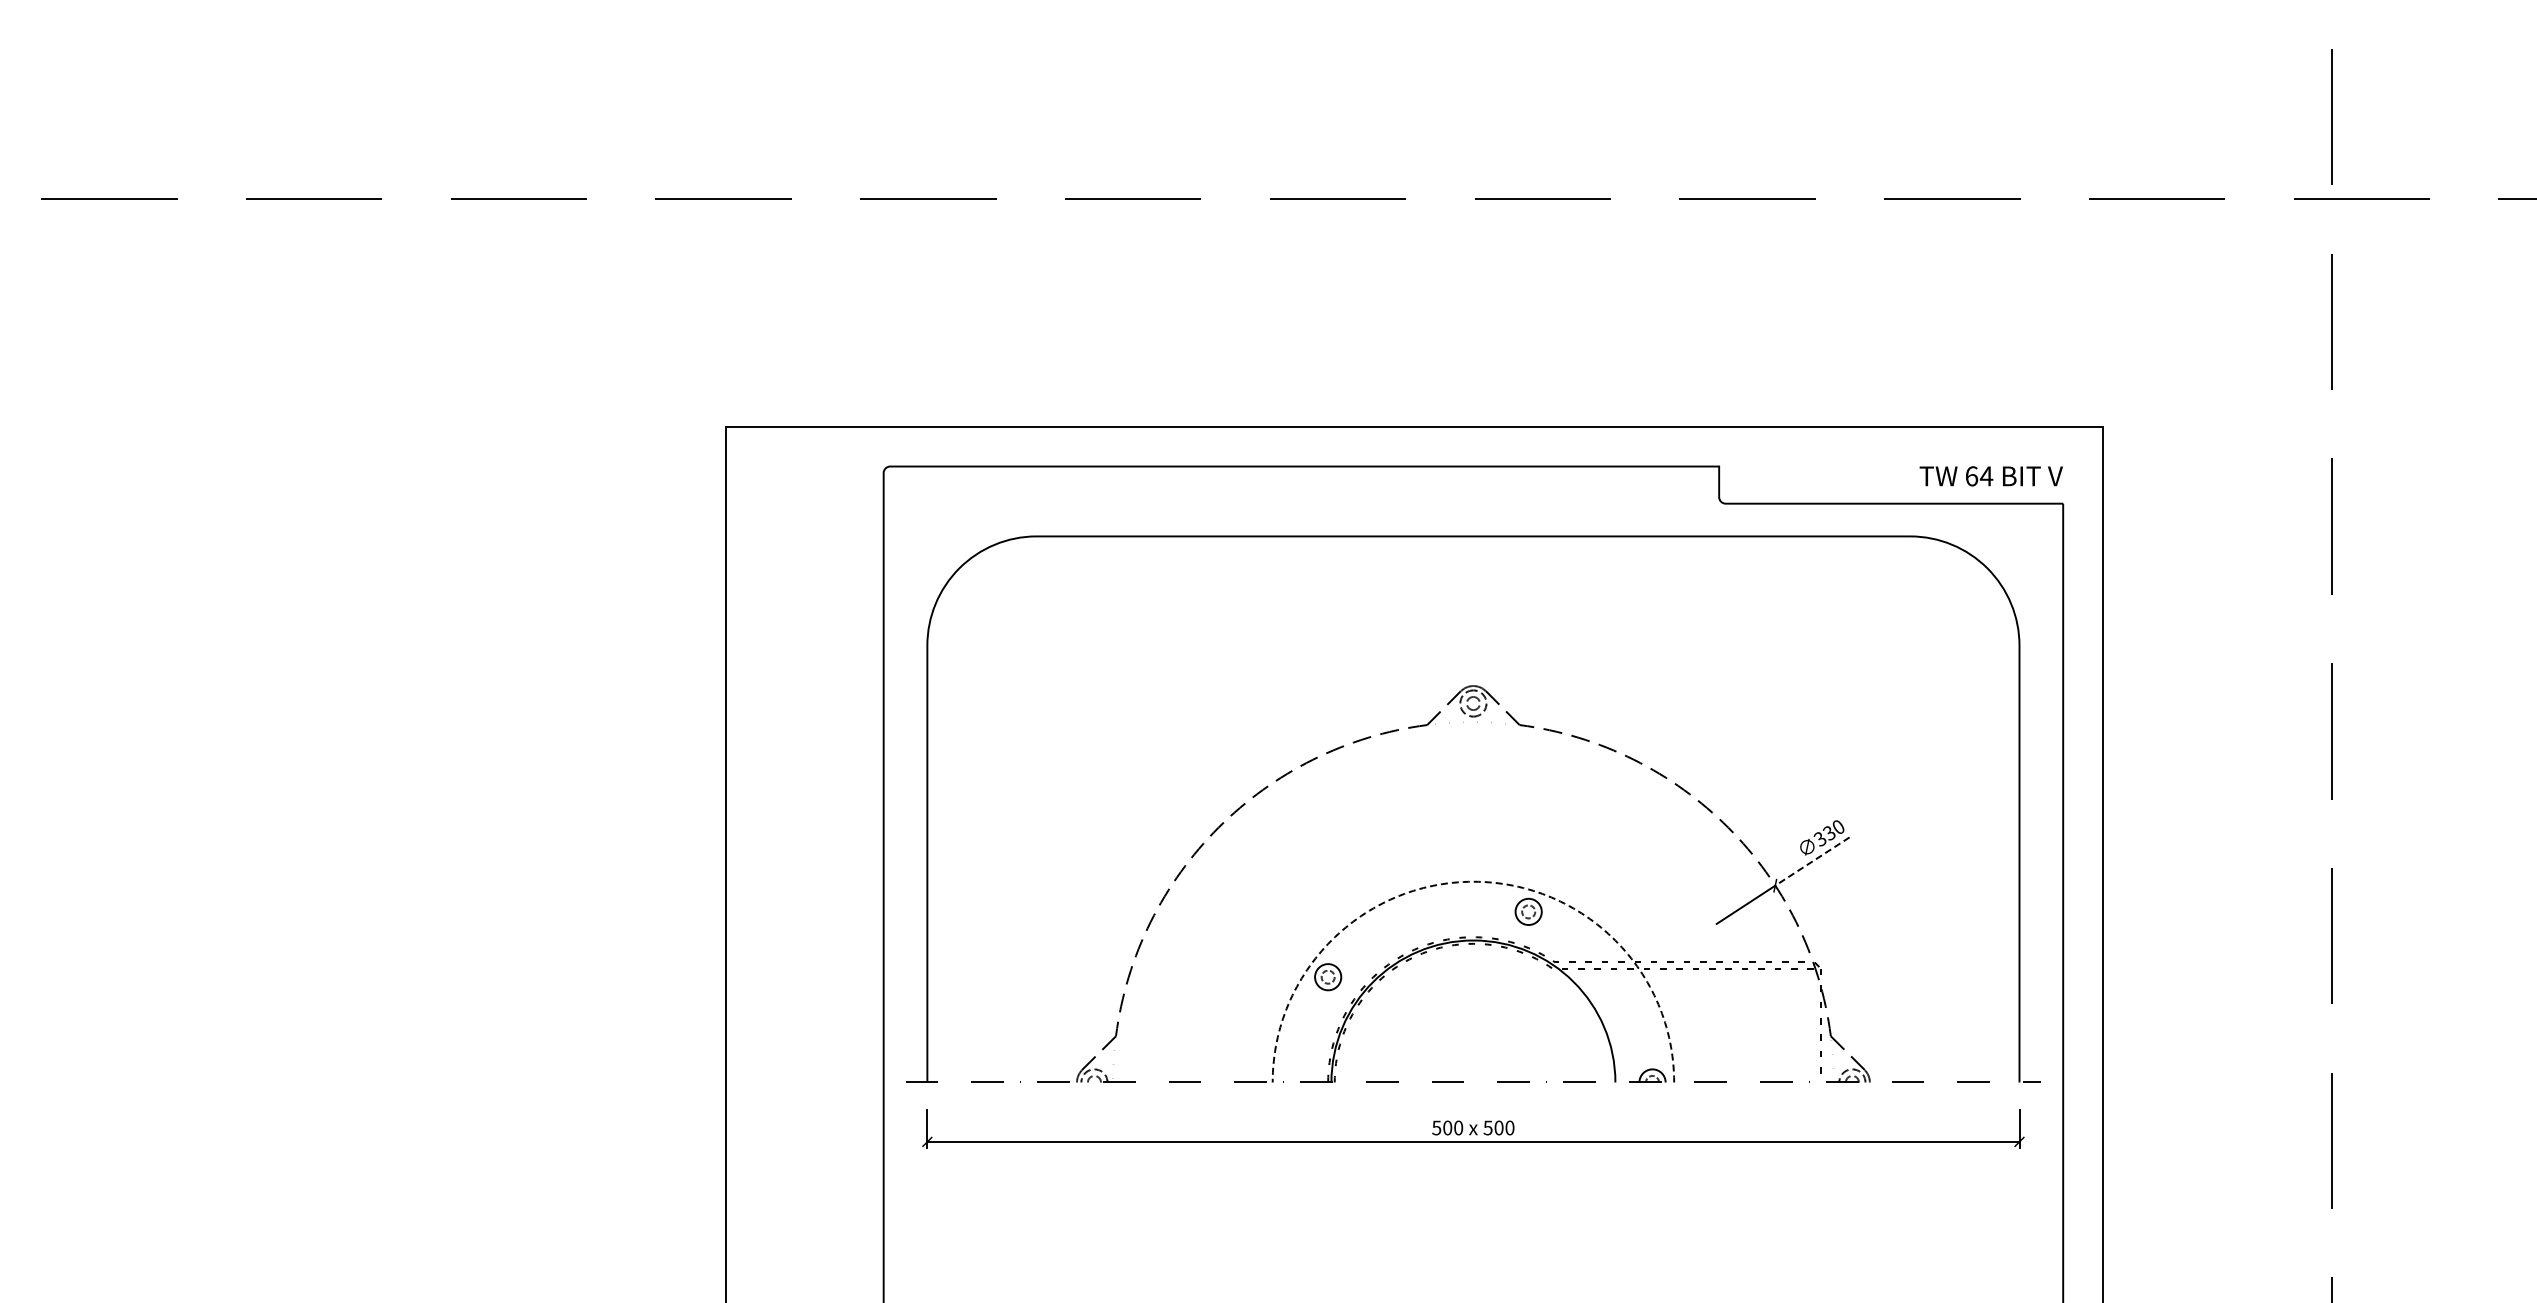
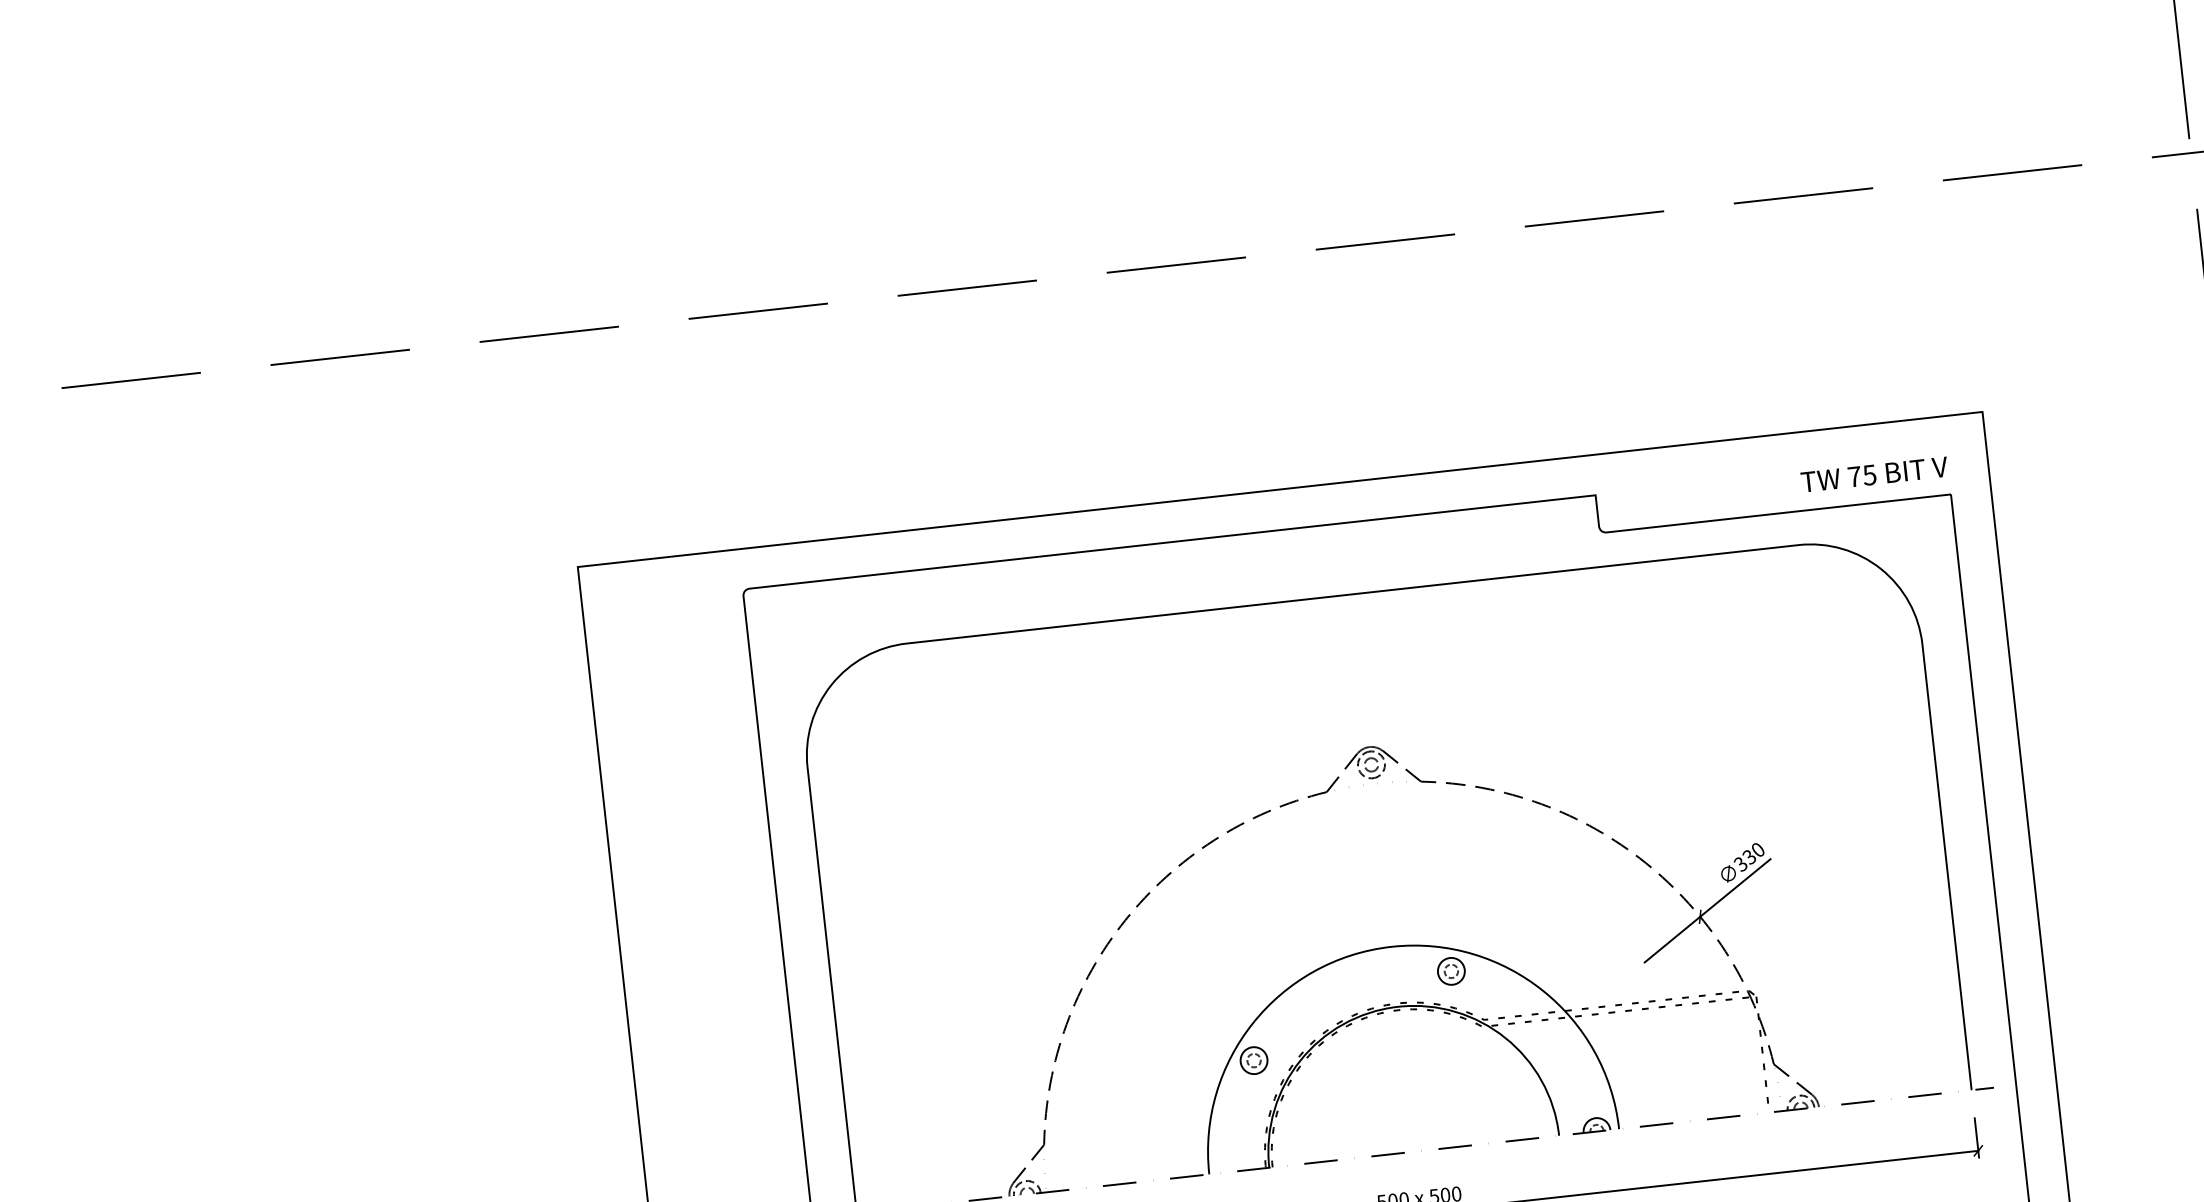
text: (1979, 476) -> (1862, 476), 64 -> 75
line: (1812, 861) -> (1735, 887), dashed -> solid
arc: (1473, 881) -> (1391, 946), dashed -> solid

